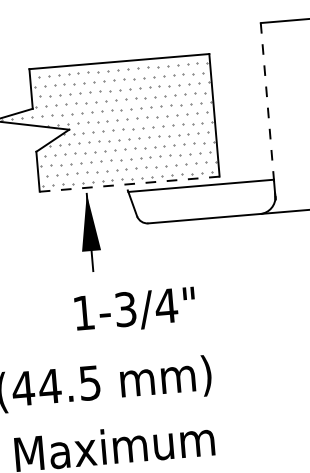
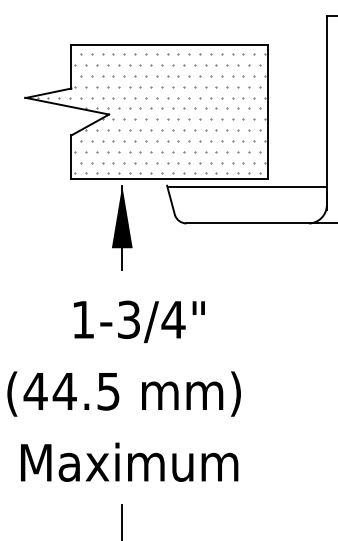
line: (268, 112) -> (326, 113), dashed -> solid
line: (129, 184) -> (169, 179), dashed -> solid
text: (135, 310) -> (139, 321), moved

